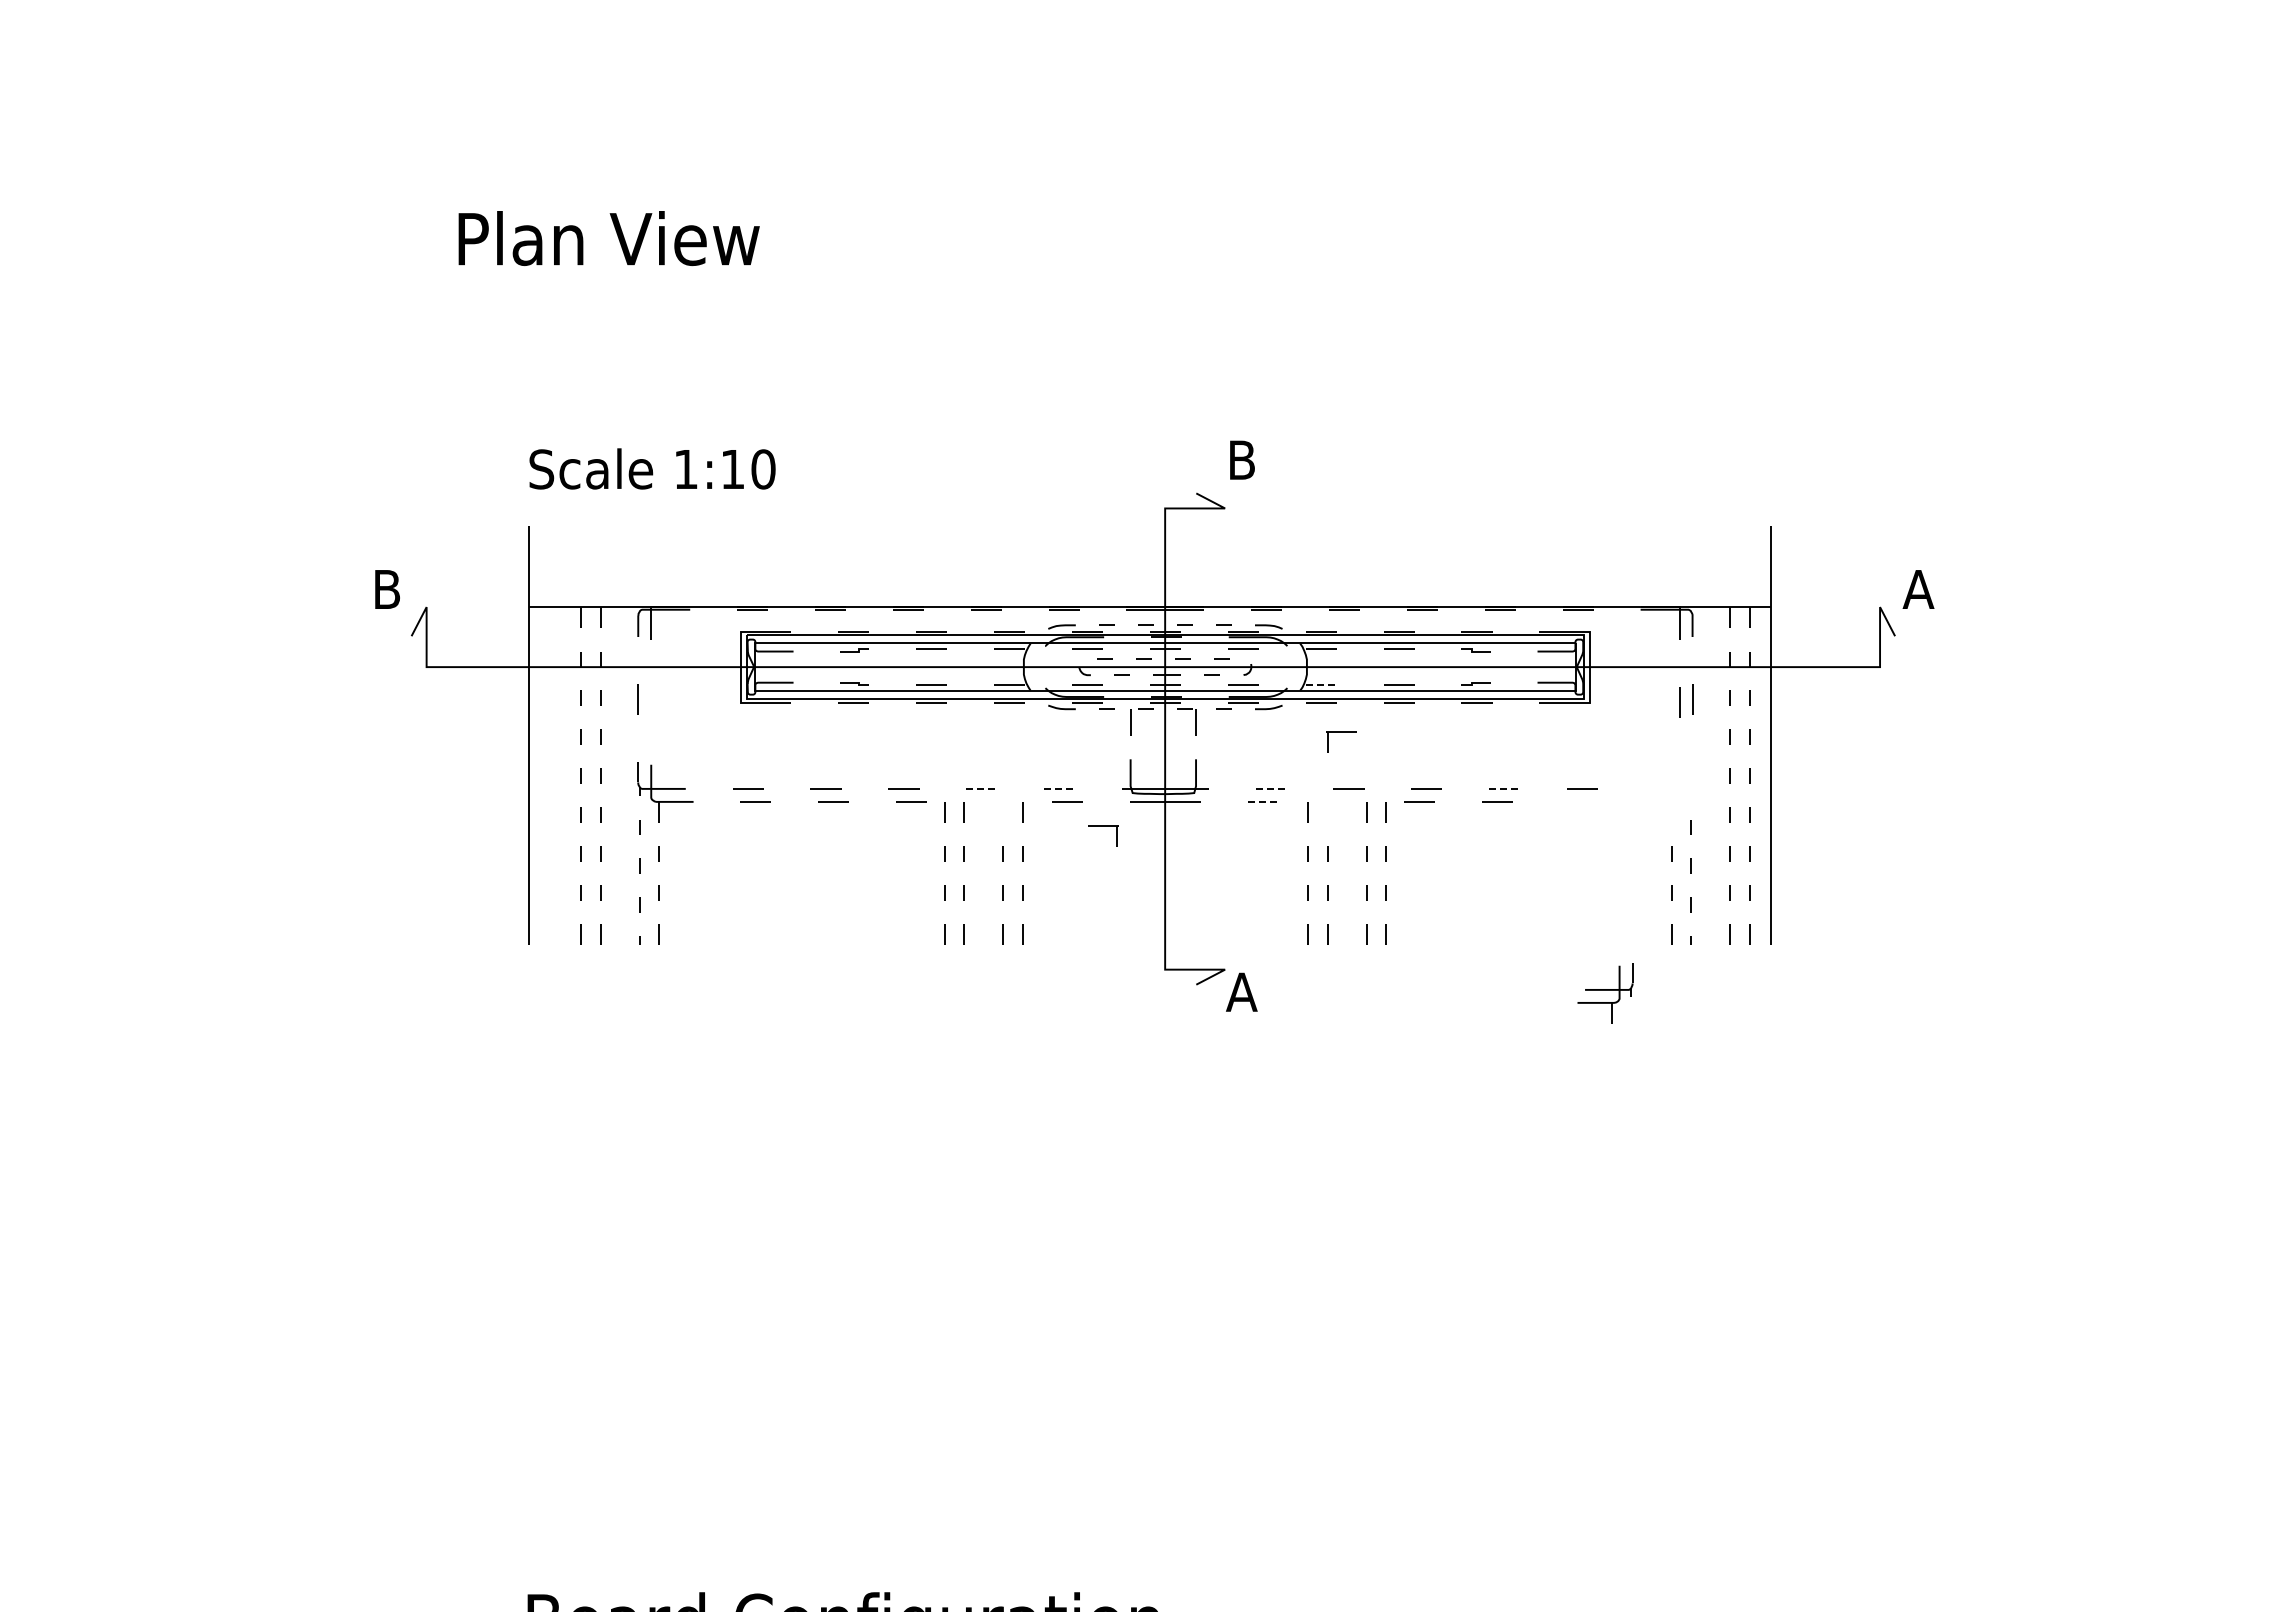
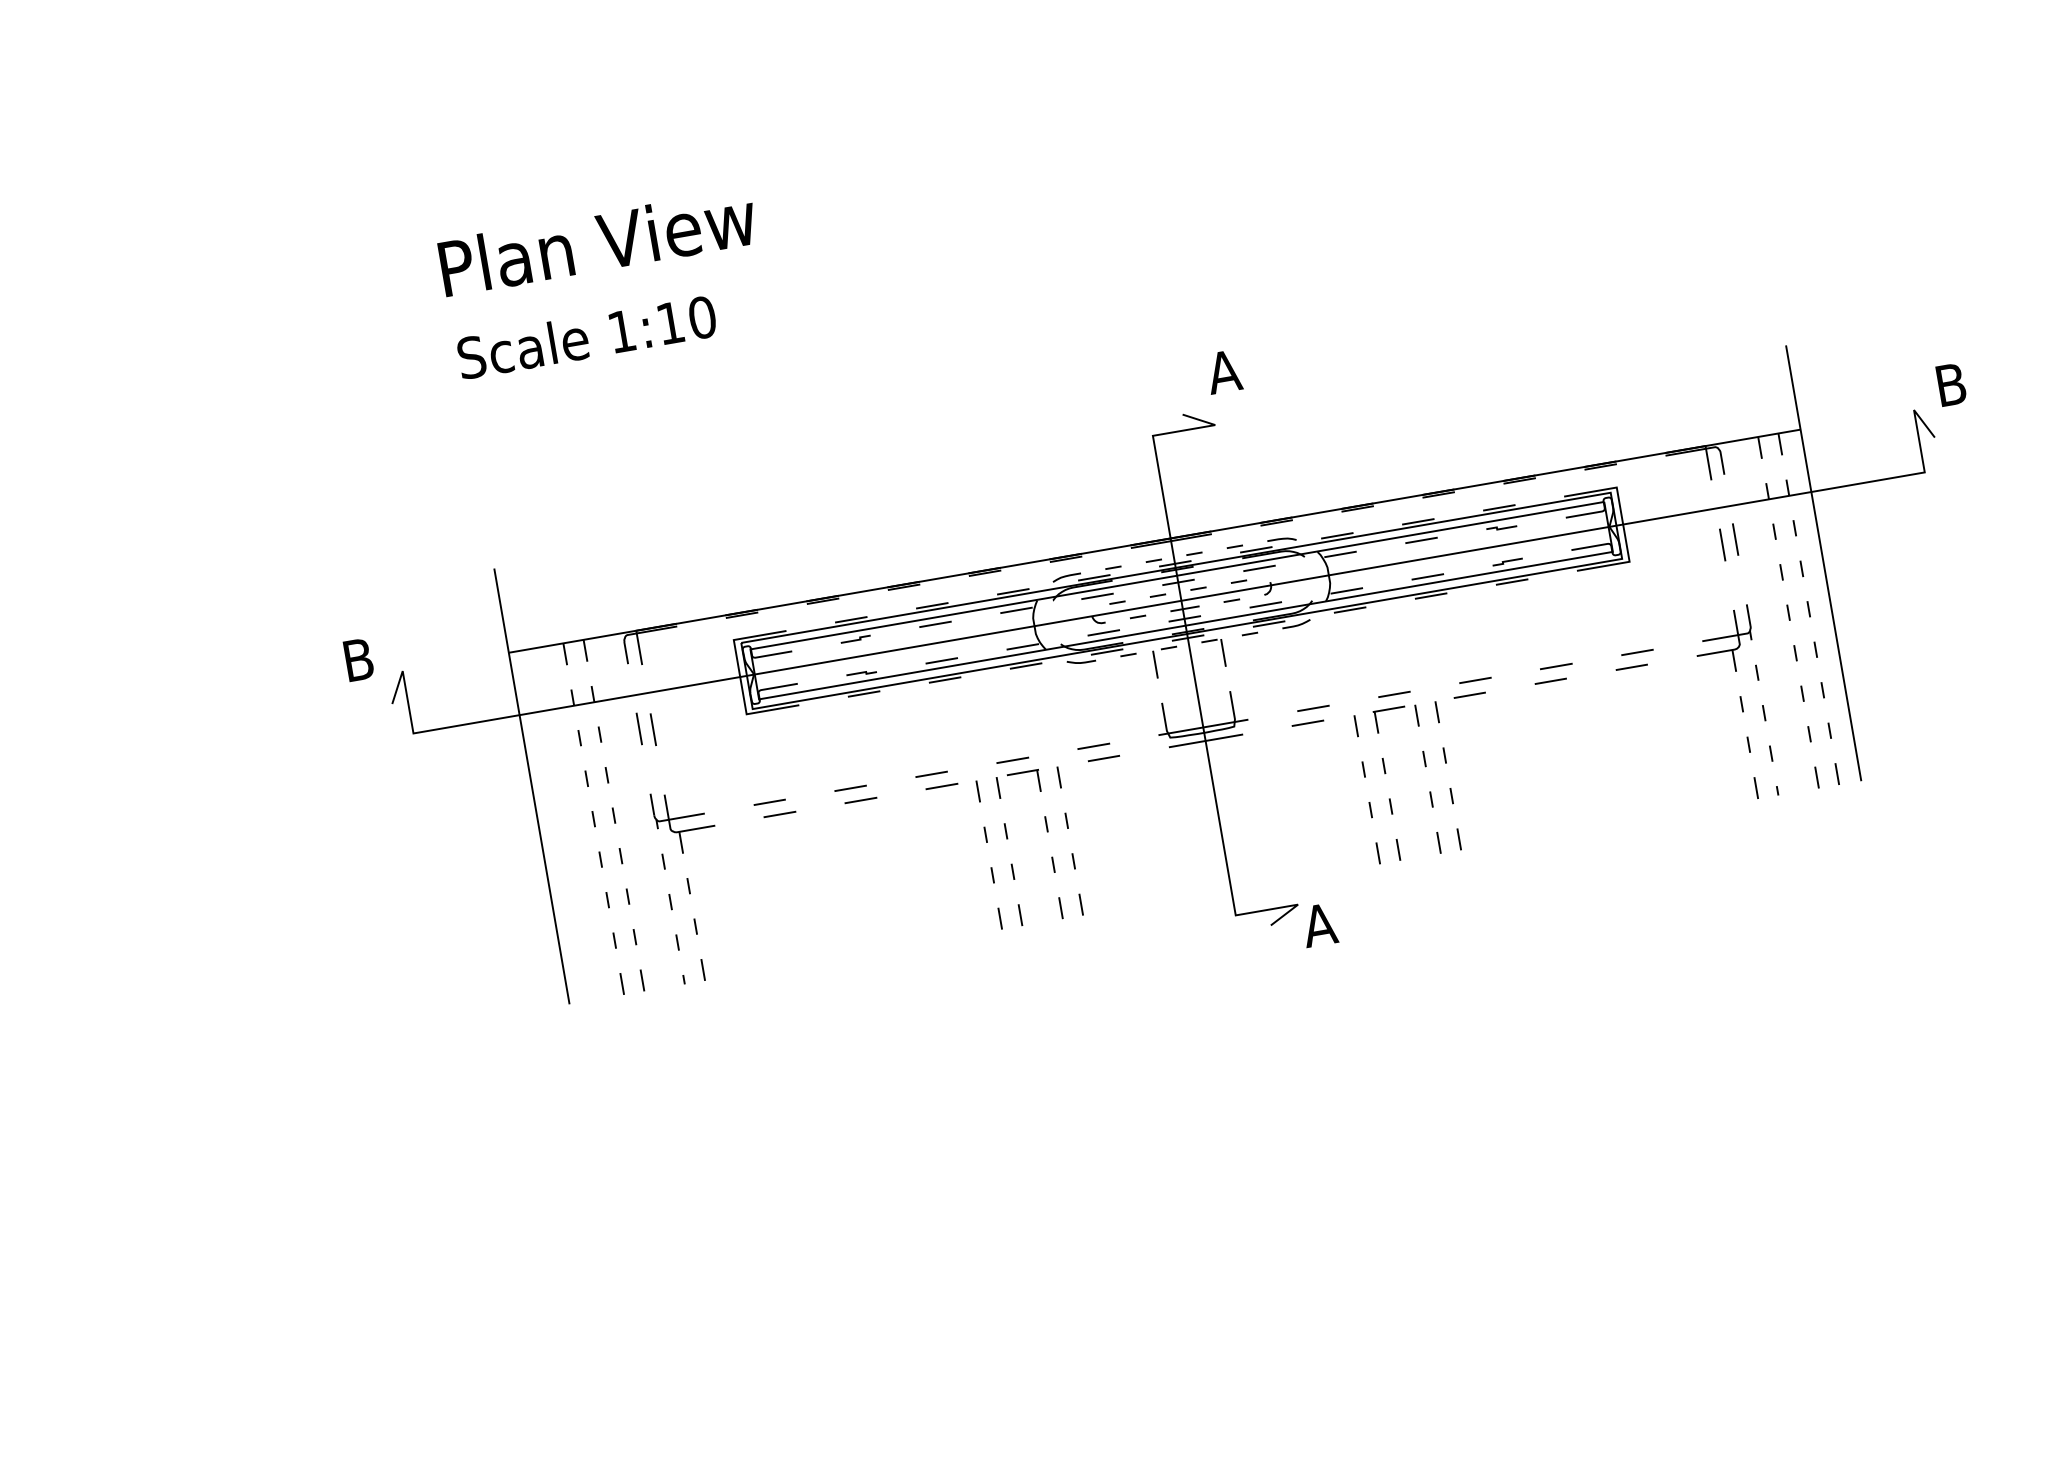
text: (608, 238) -> (597, 242), moved
text: (1241, 459) -> (1223, 371), B -> A
text: (652, 468) -> (586, 336), moved
text: (1918, 589) -> (1950, 384), A -> B
line: (1321, 684) -> (1347, 590), dashed -> solid
line: (650, 702) -> (652, 730), added
part: (1341, 732) -> (1389, 709), moved
line: (981, 788) -> (1012, 760), dashed -> solid
line: (1059, 788) -> (1093, 746), dashed -> solid
line: (1271, 788) -> (1313, 707), dashed -> solid
line: (1504, 788) -> (1556, 666), dashed -> solid
line: (1263, 801) -> (1307, 722), dashed -> solid
line: (1575, 801) -> (1632, 666), added
part: (1103, 826) -> (1023, 773), moved
part: (1605, 993) -> (1724, 641), moved

